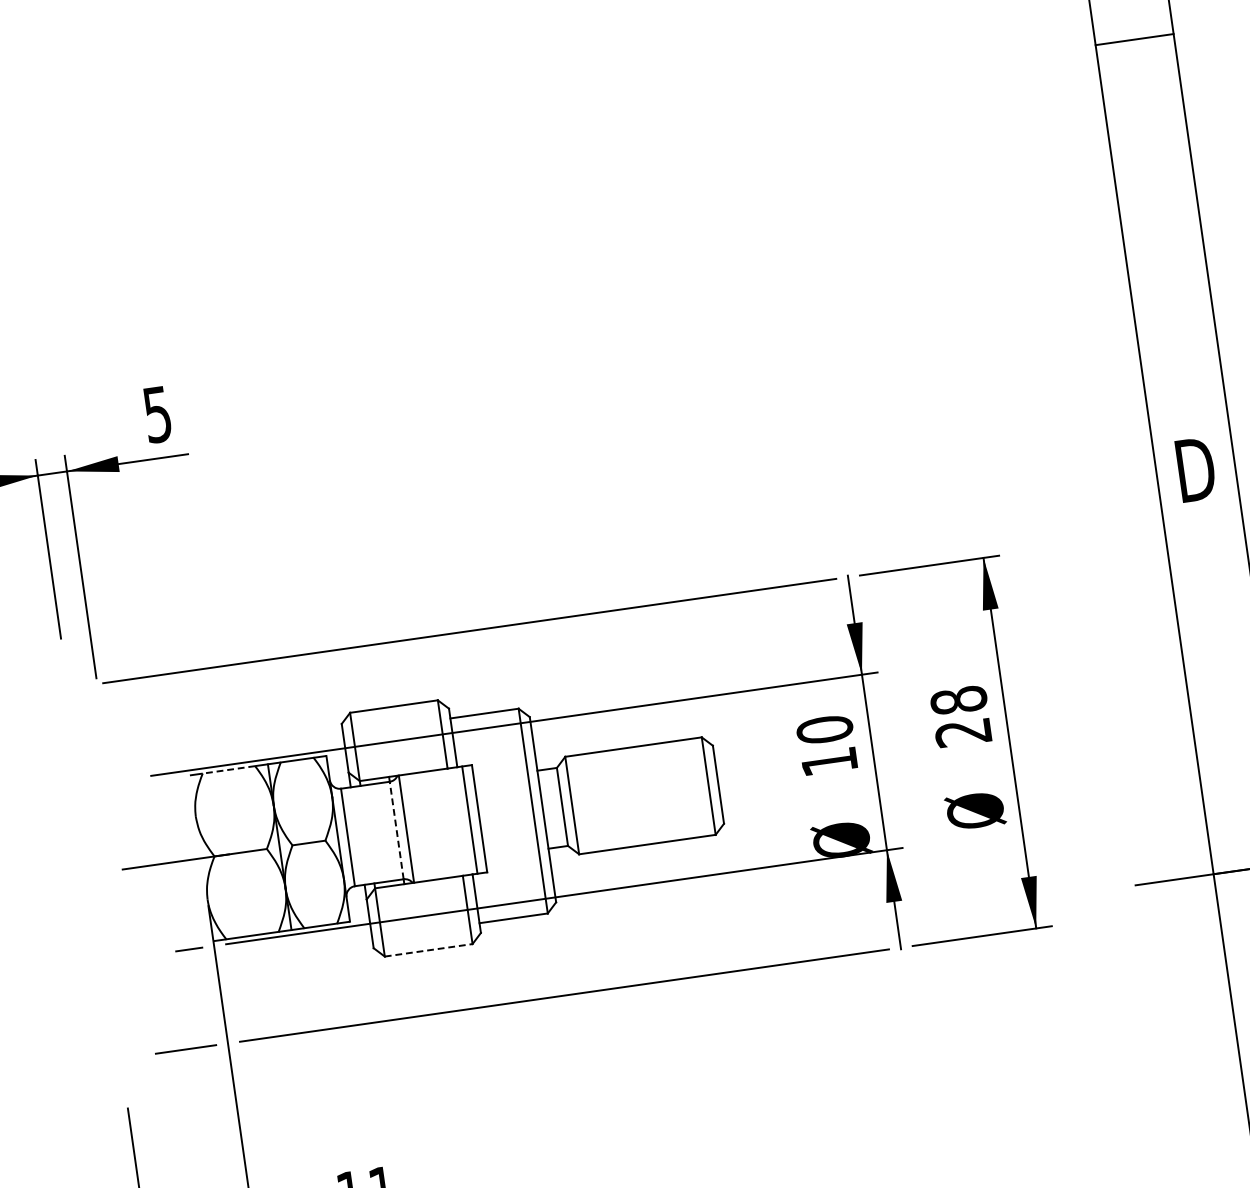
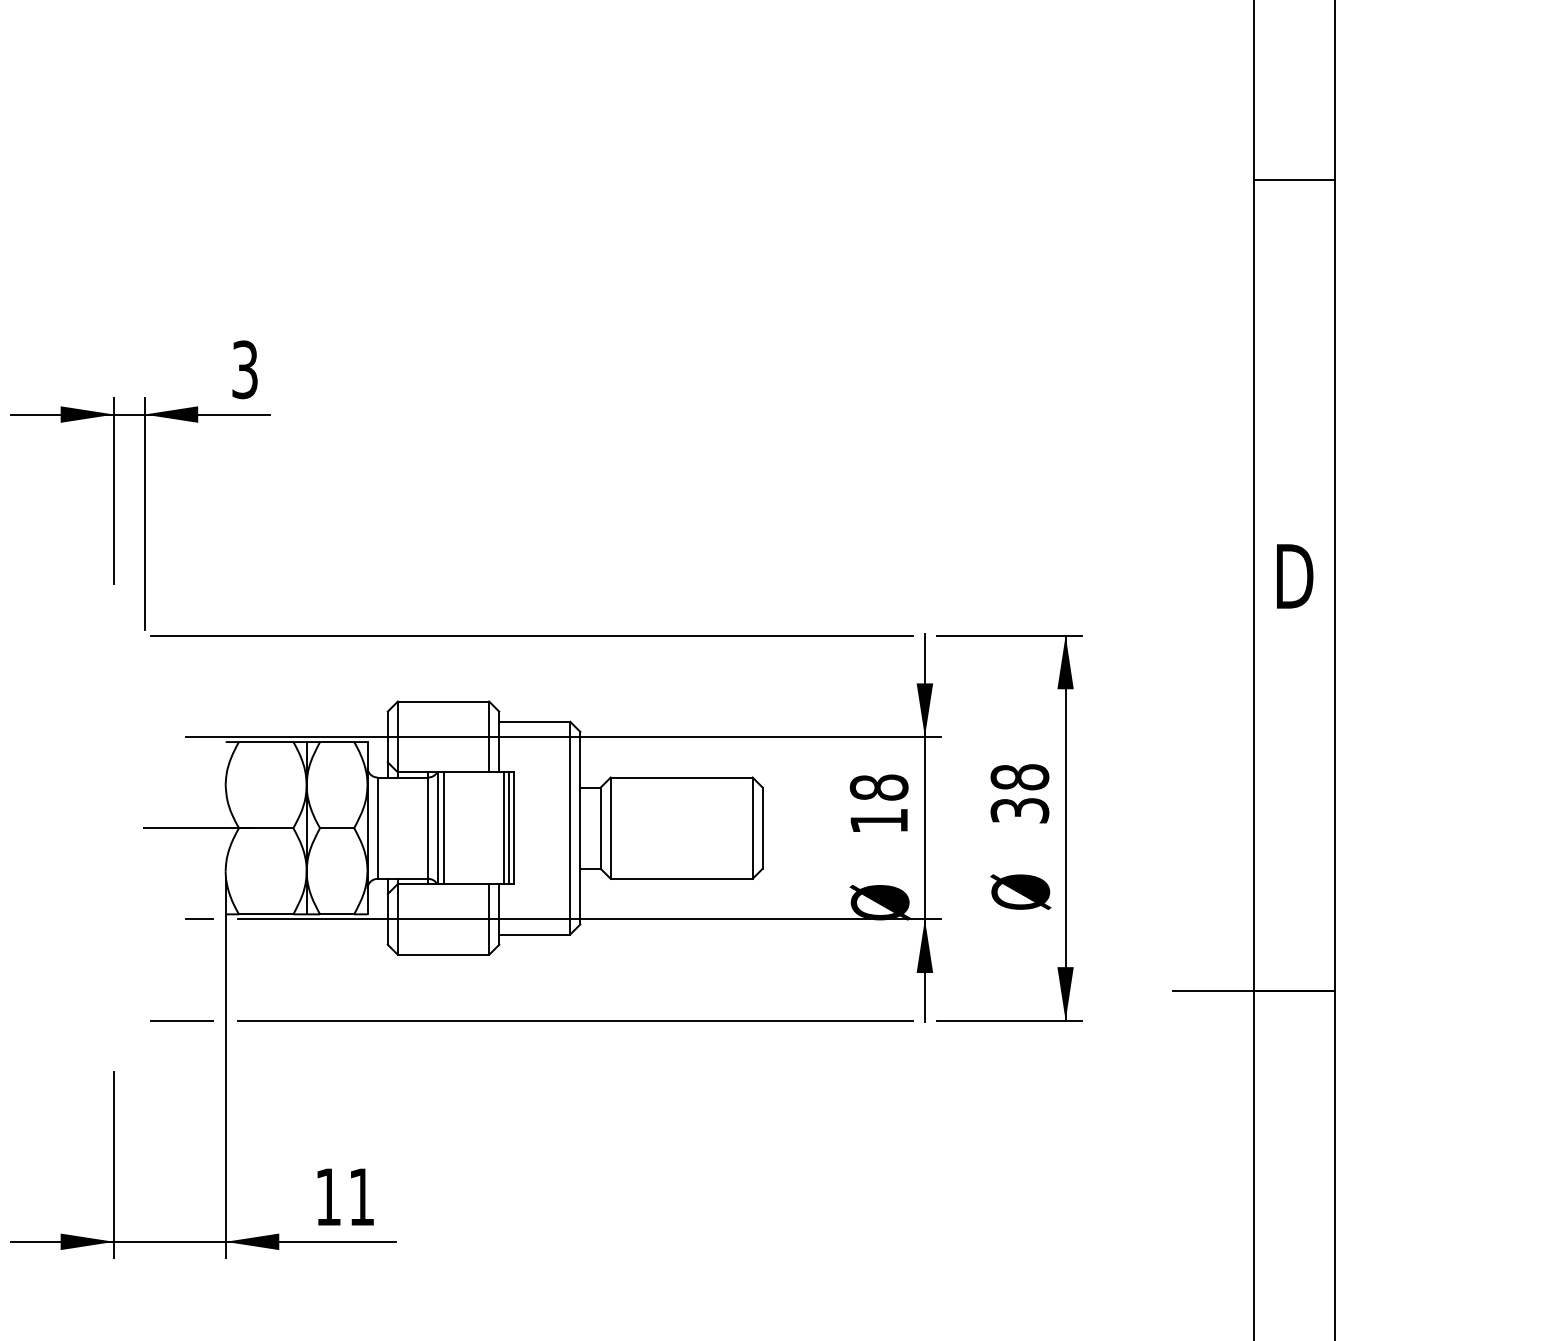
line: (1134, 39) -> (1294, 180), moved
text: (157, 414) -> (244, 369), 5 -> 3
text: (825, 729) -> (879, 787), 10 -> 18
text: (963, 732) -> (1019, 810), 28 -> 38
line: (228, 770) -> (265, 742), dashed -> solid
line: (474, 818) -> (509, 827), added
line: (411, 827) -> (443, 827), added
line: (396, 830) -> (428, 828), dashed -> solid
line: (428, 949) -> (443, 954), dashed -> solid

